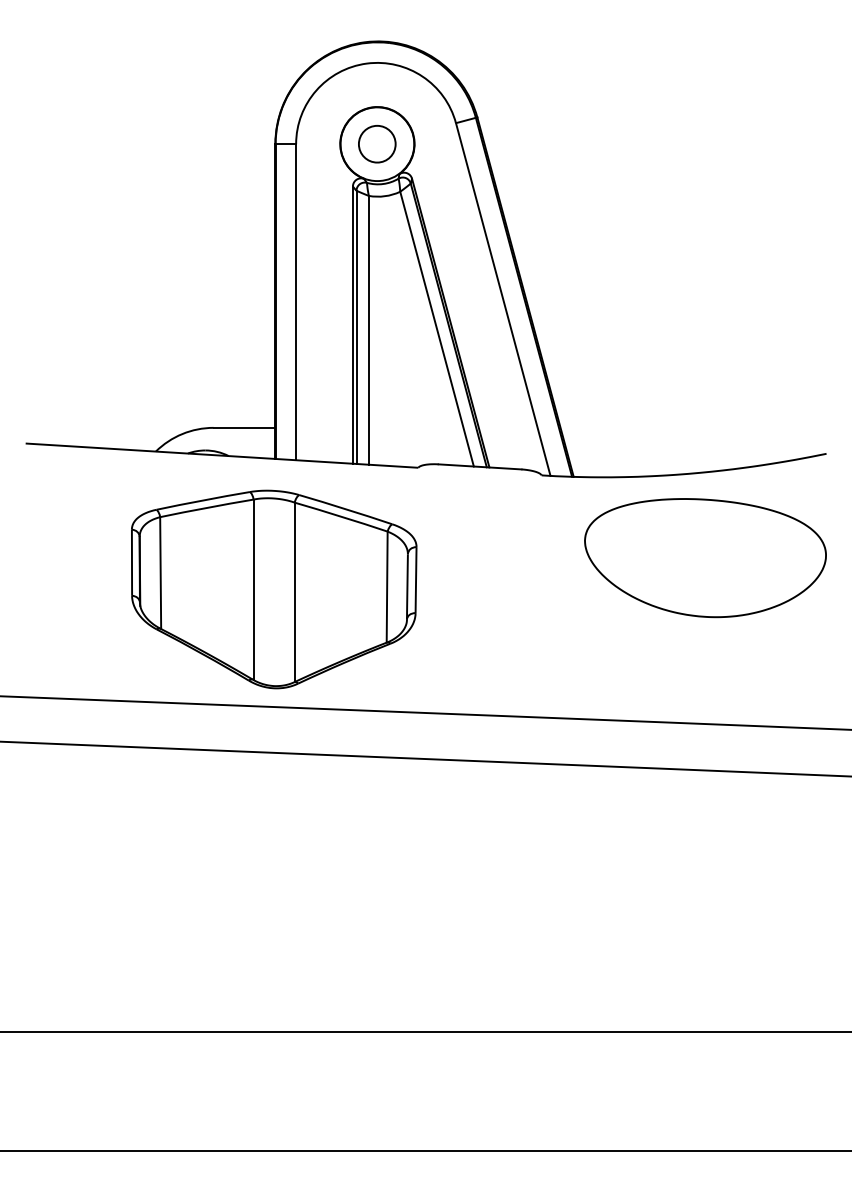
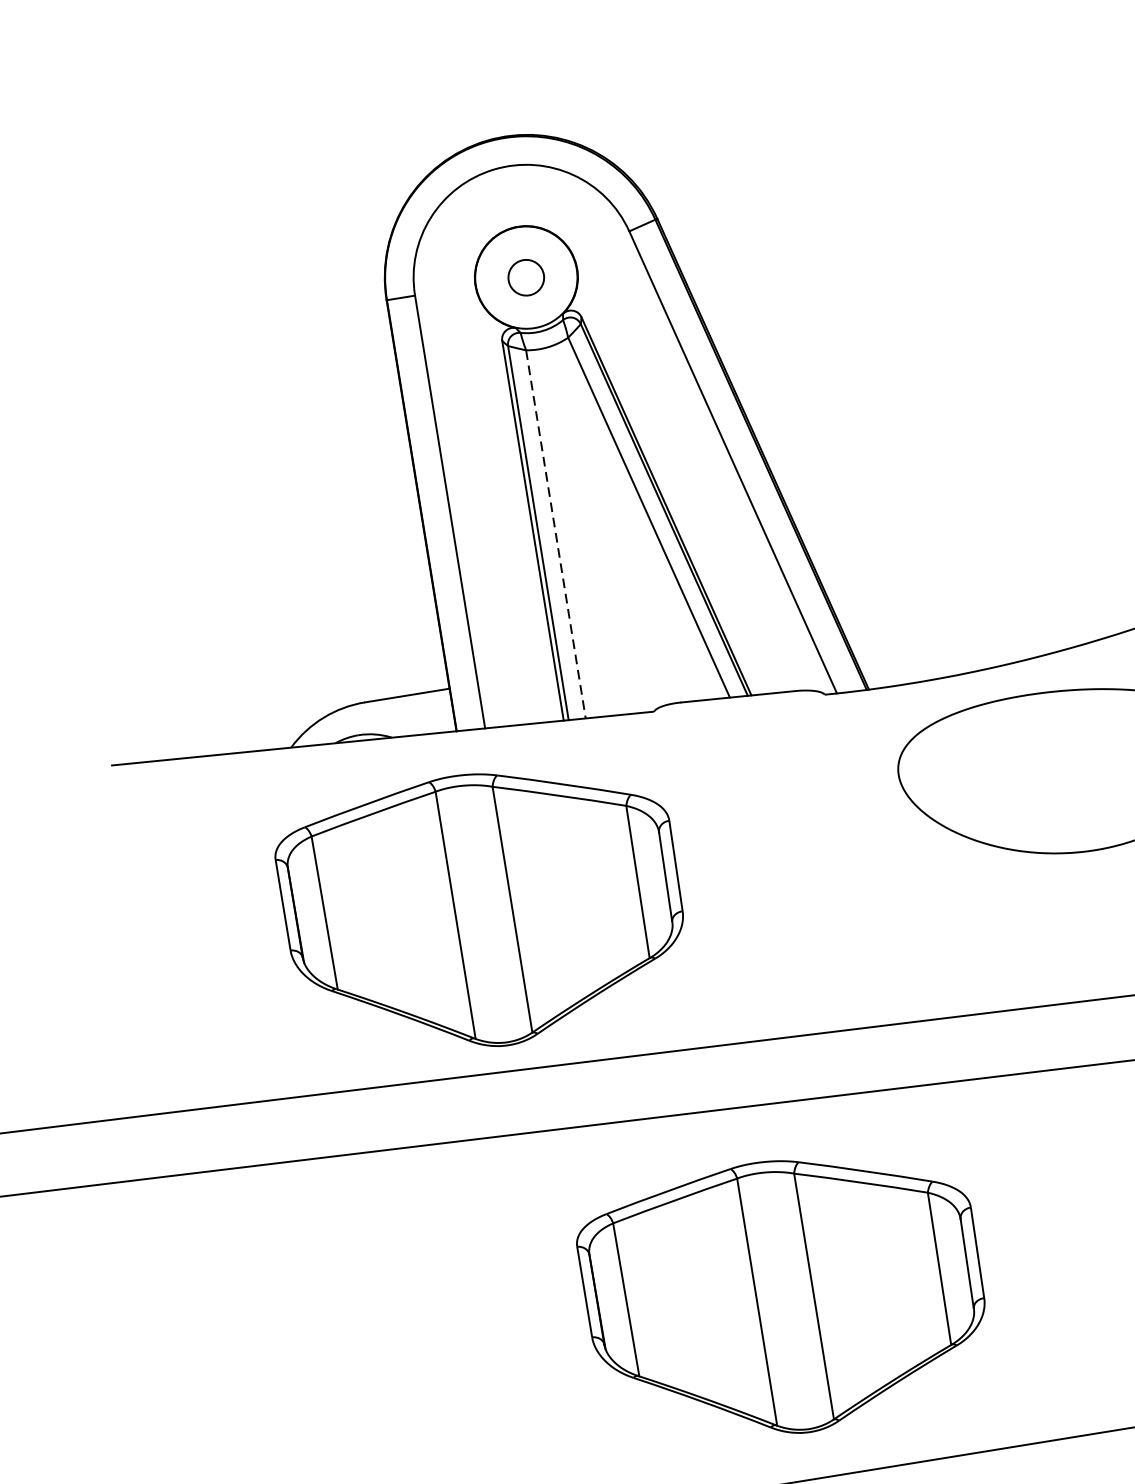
part: (377, 144) -> (526, 277), size x0.7
line: (368, 330) -> (555, 534), solid -> dashed
part: (444, 899) -> (785, 1297), added

